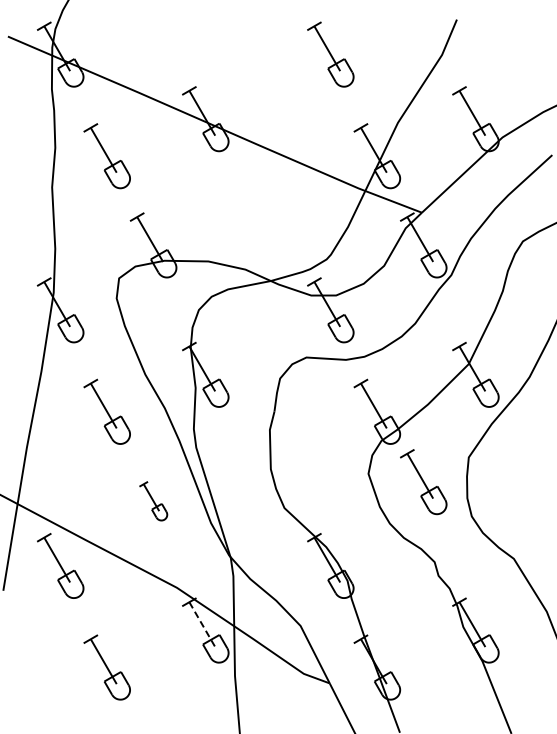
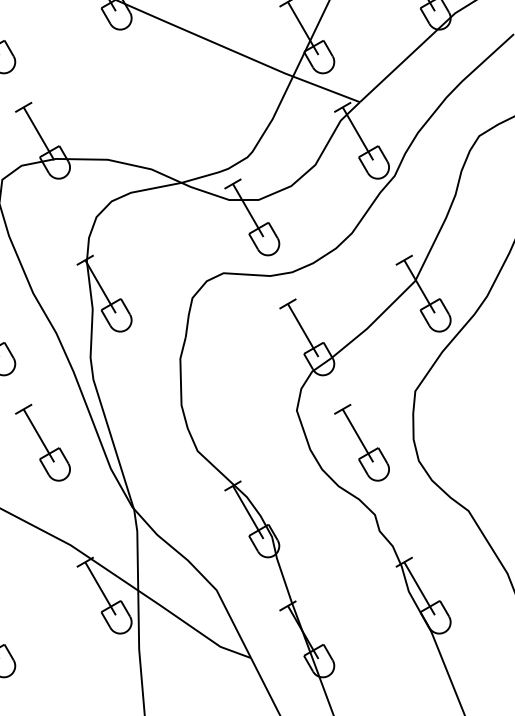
part: (423, 482) -> (361, 443), moved
part: (153, 501) -> (42, 443), size x1.67
line: (202, 624) -> (100, 588), dashed -> solid

